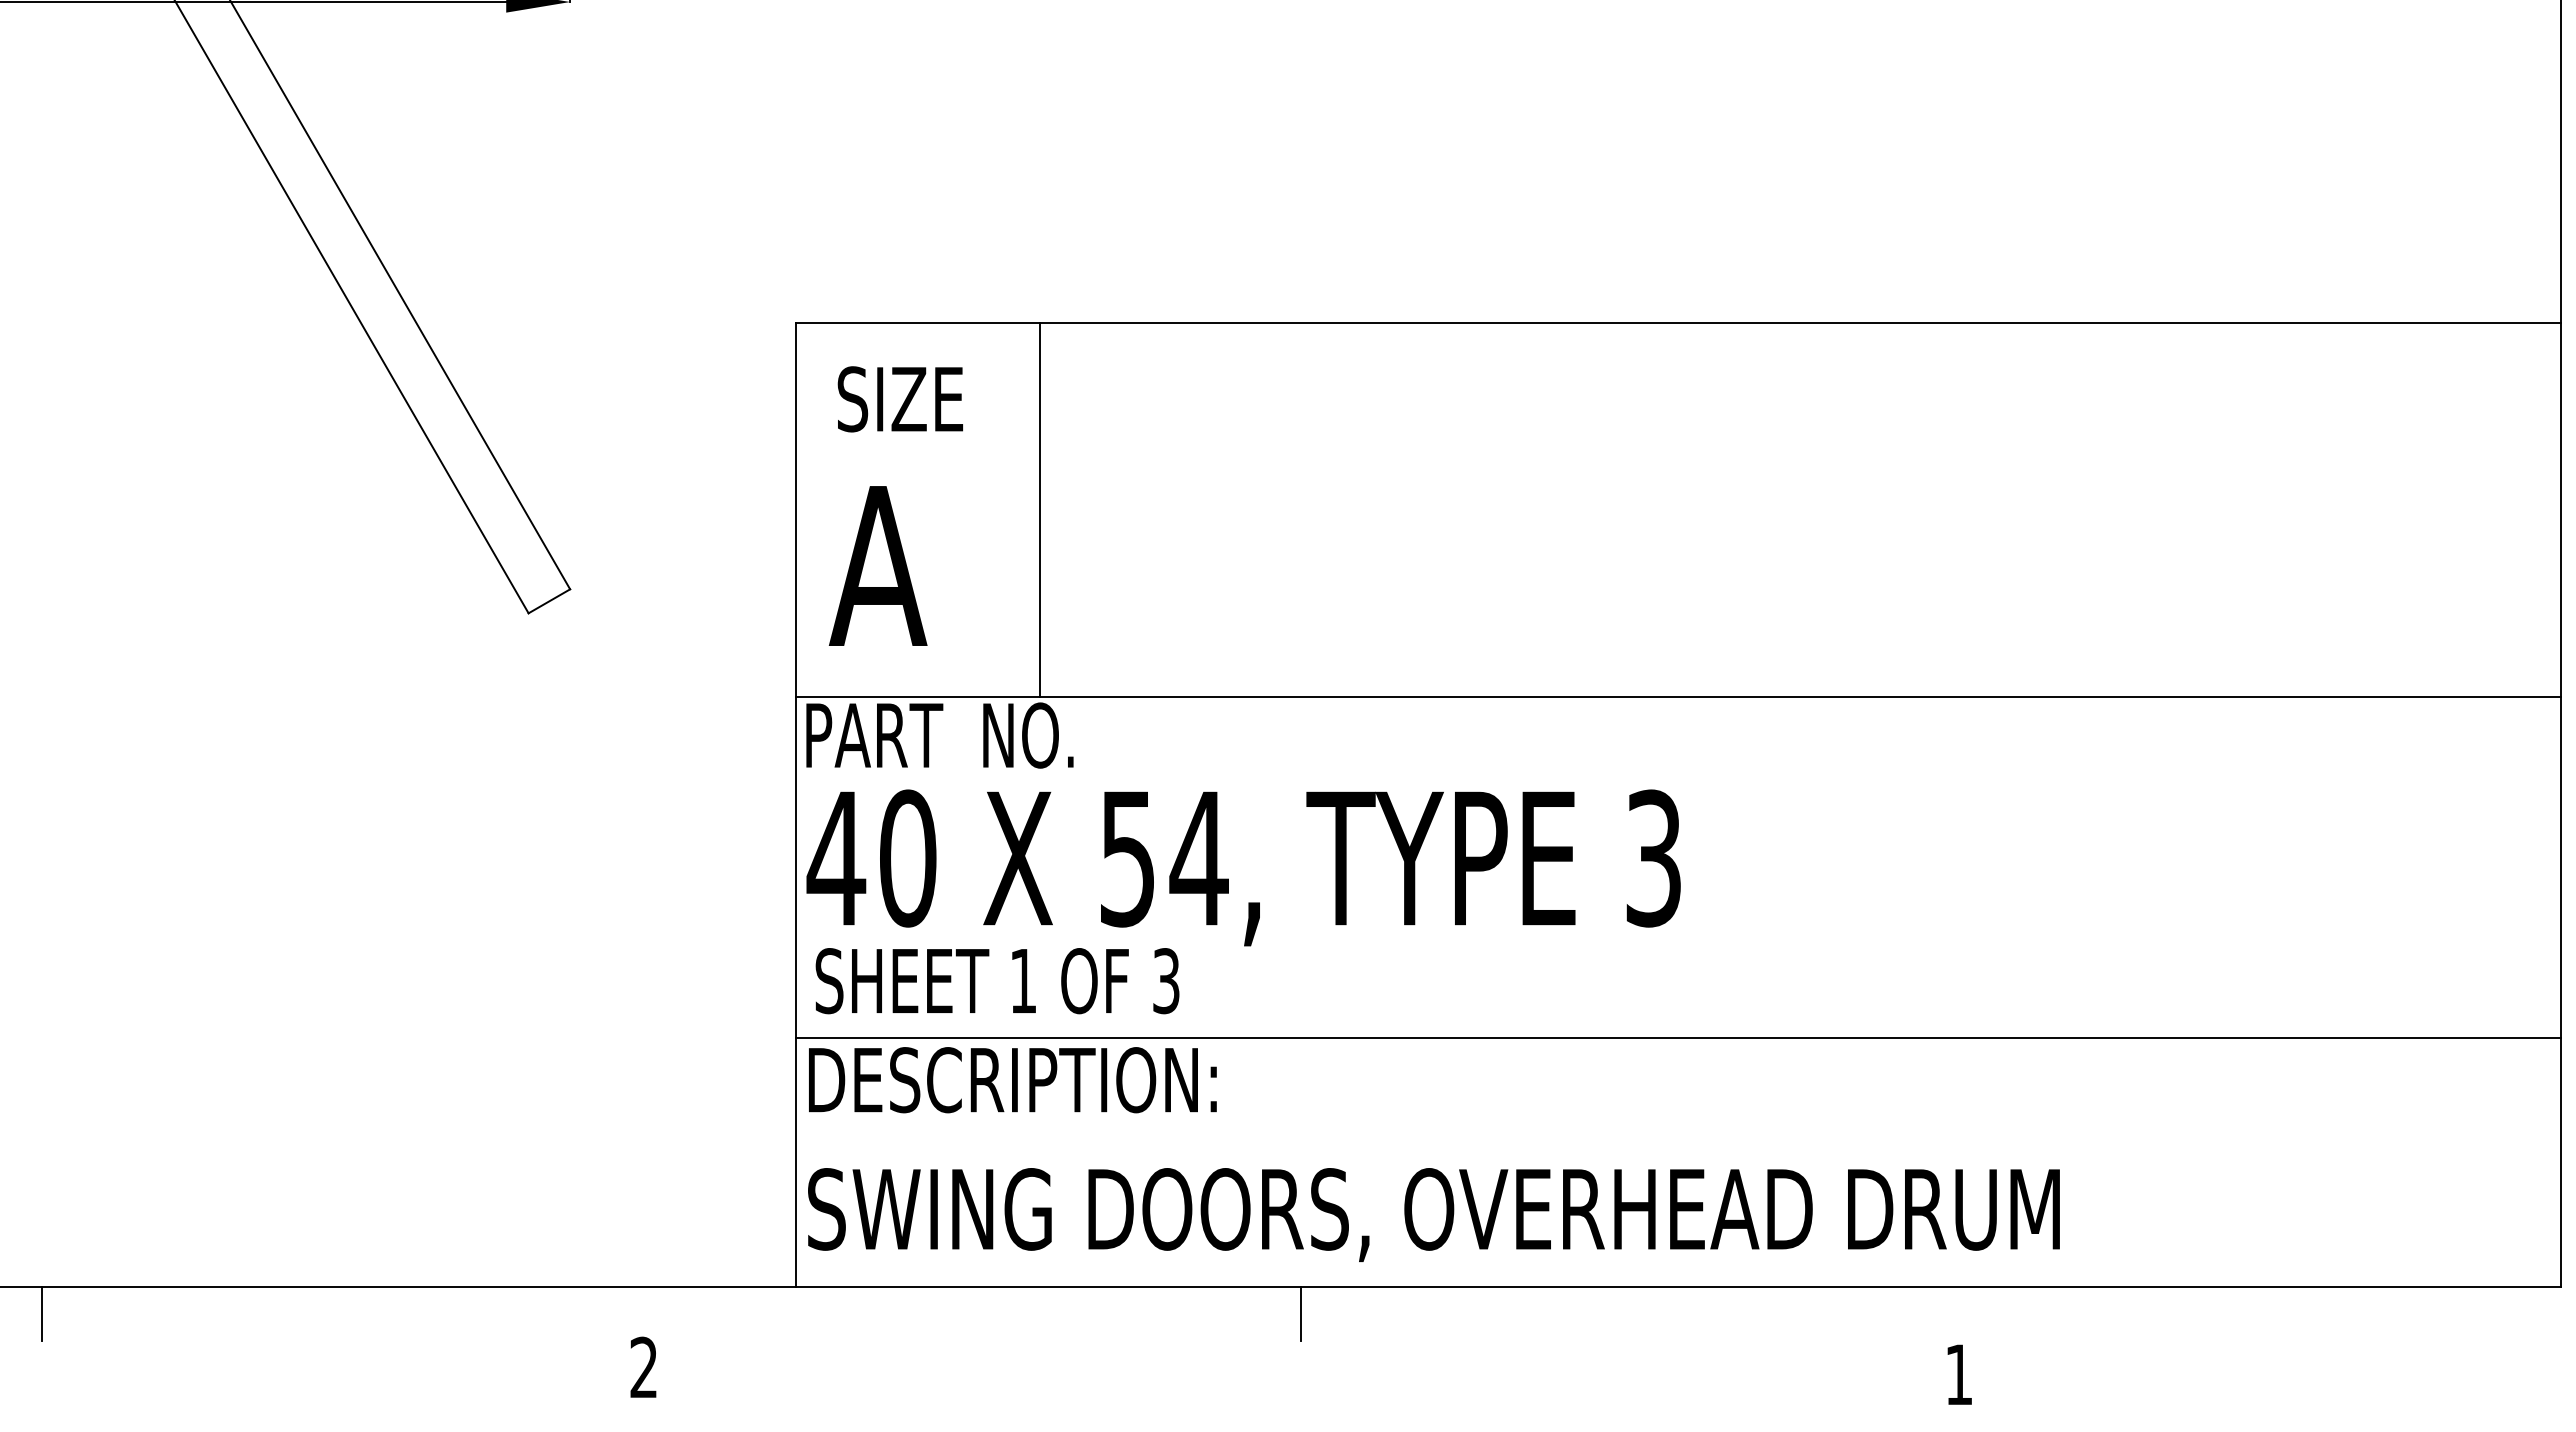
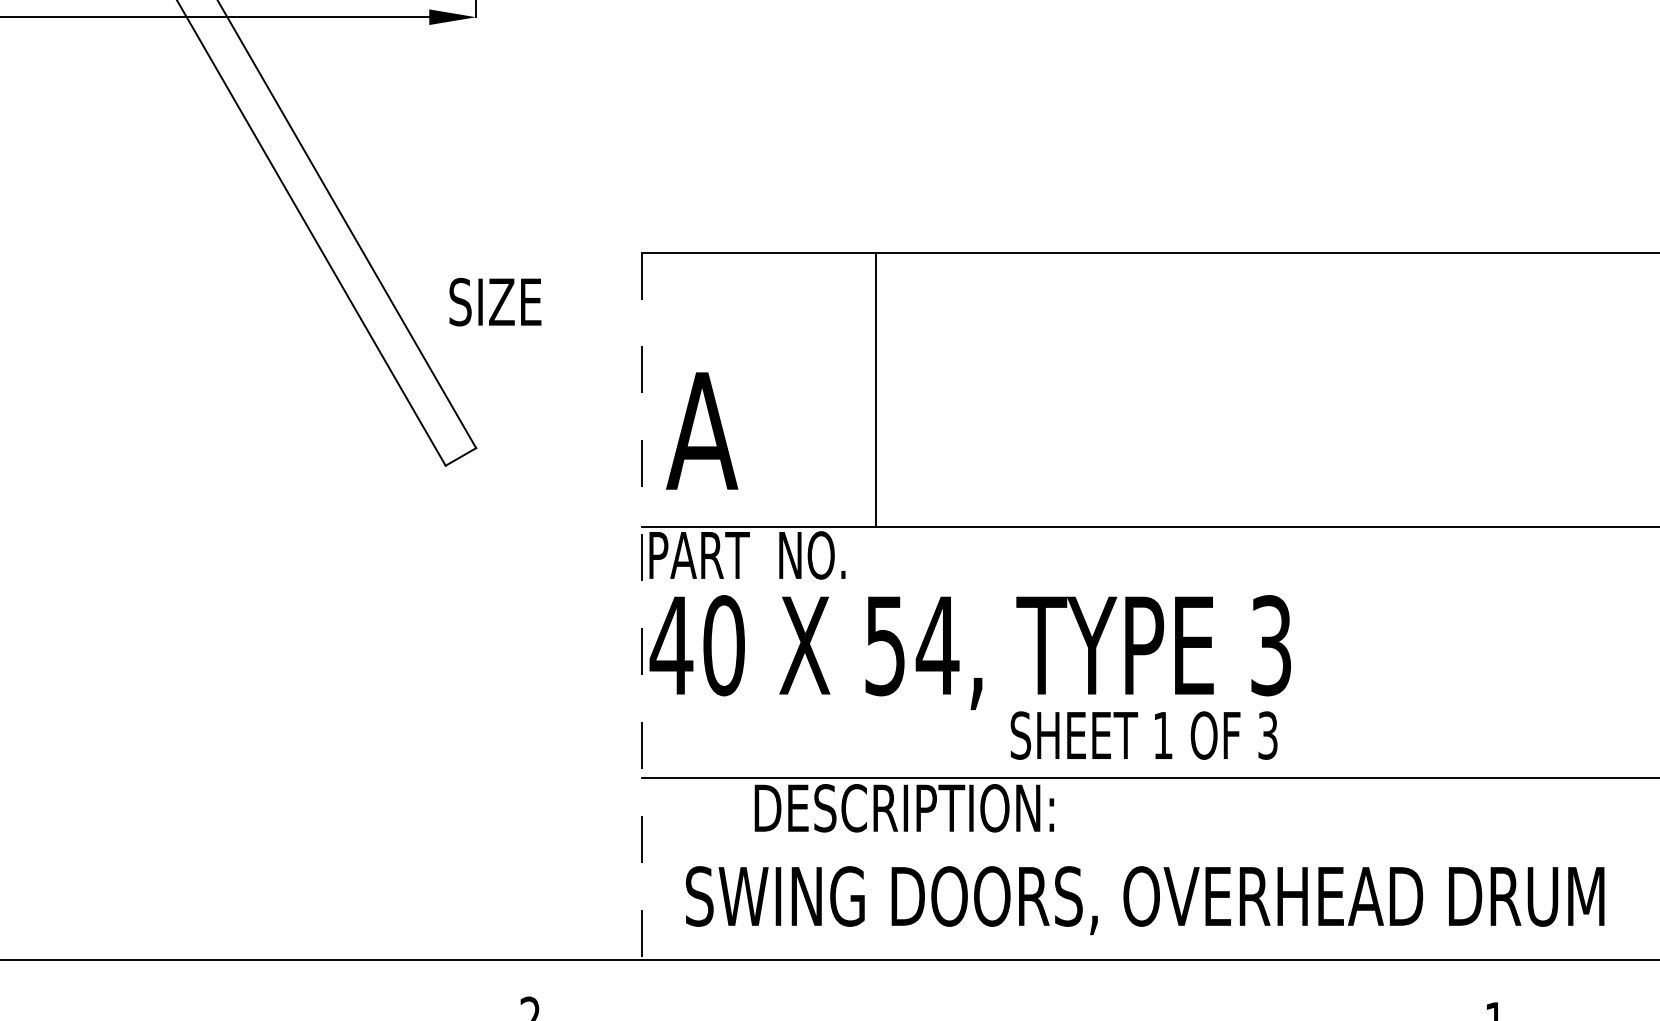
text: (899, 399) -> (494, 302), moved
line: (1040, 509) -> (876, 389), moved
line: (796, 804) -> (642, 606), solid -> dashed
text: (997, 981) -> (1144, 735), moved
text: (1012, 1080) -> (904, 808), moved
text: (1433, 1214) -> (1144, 900), moved
line: (42, 1313) -> (89, 979), removed
line: (1301, 1313) -> (1012, 979), removed

